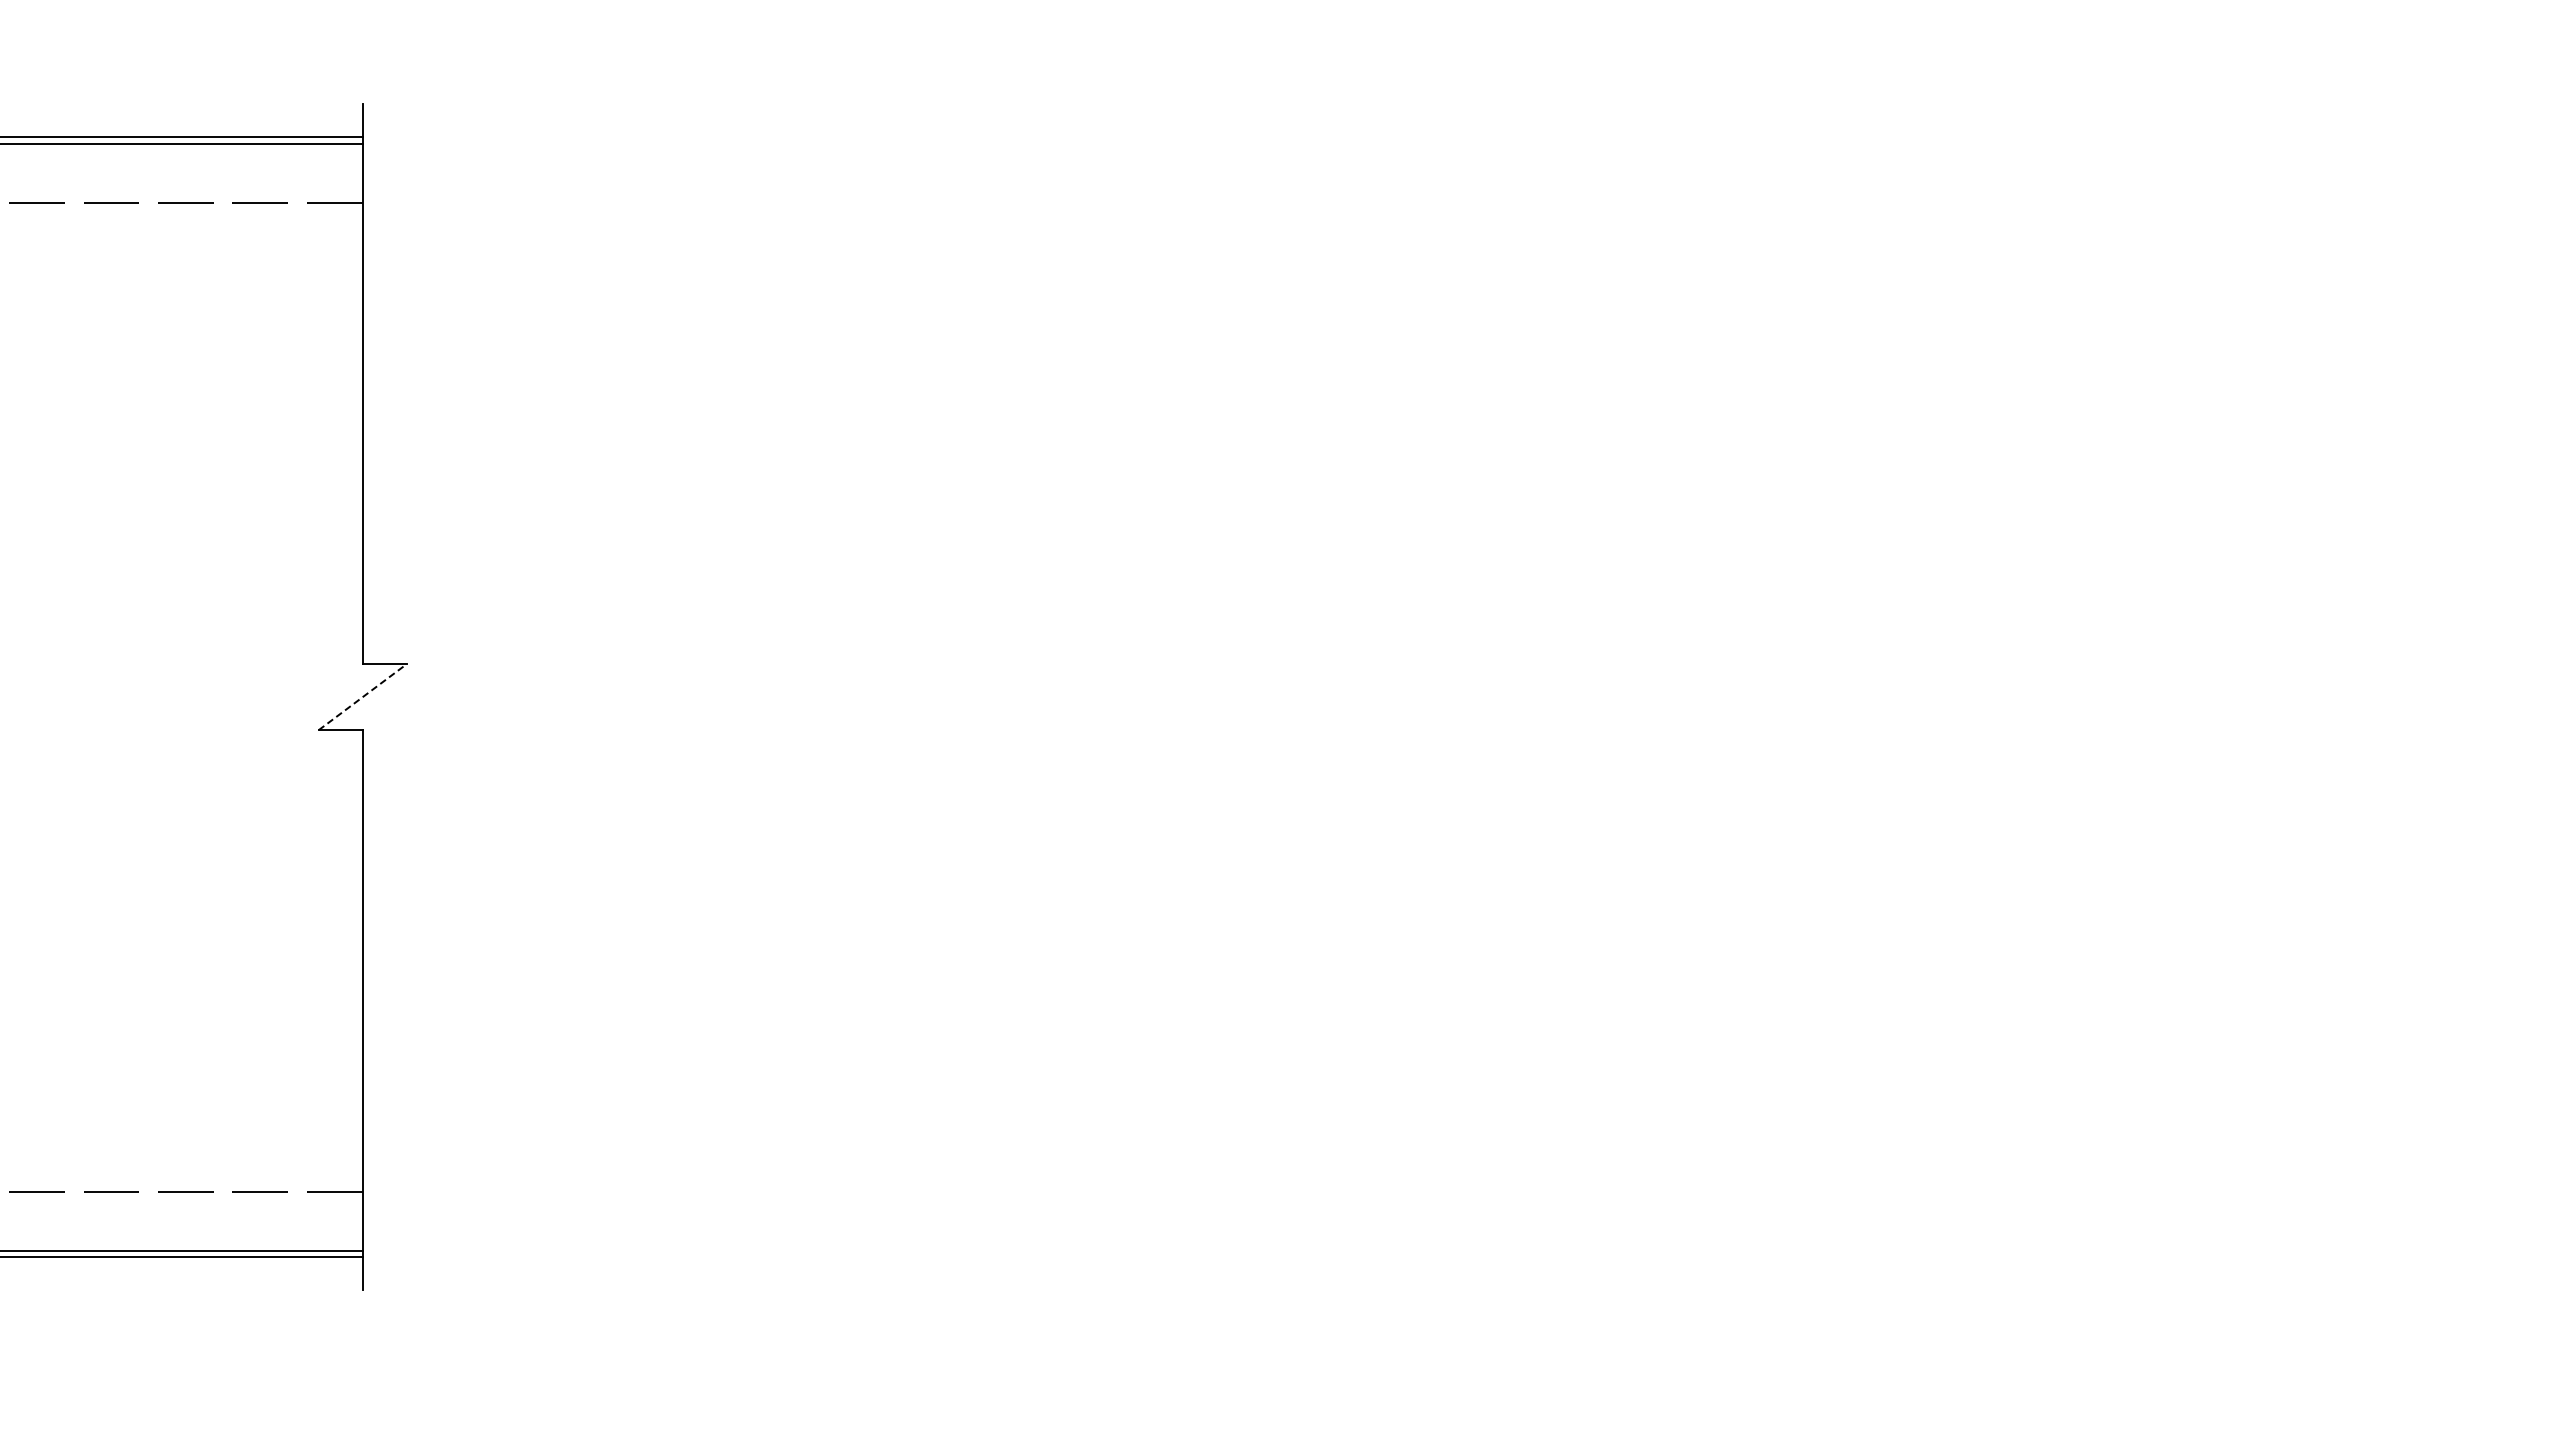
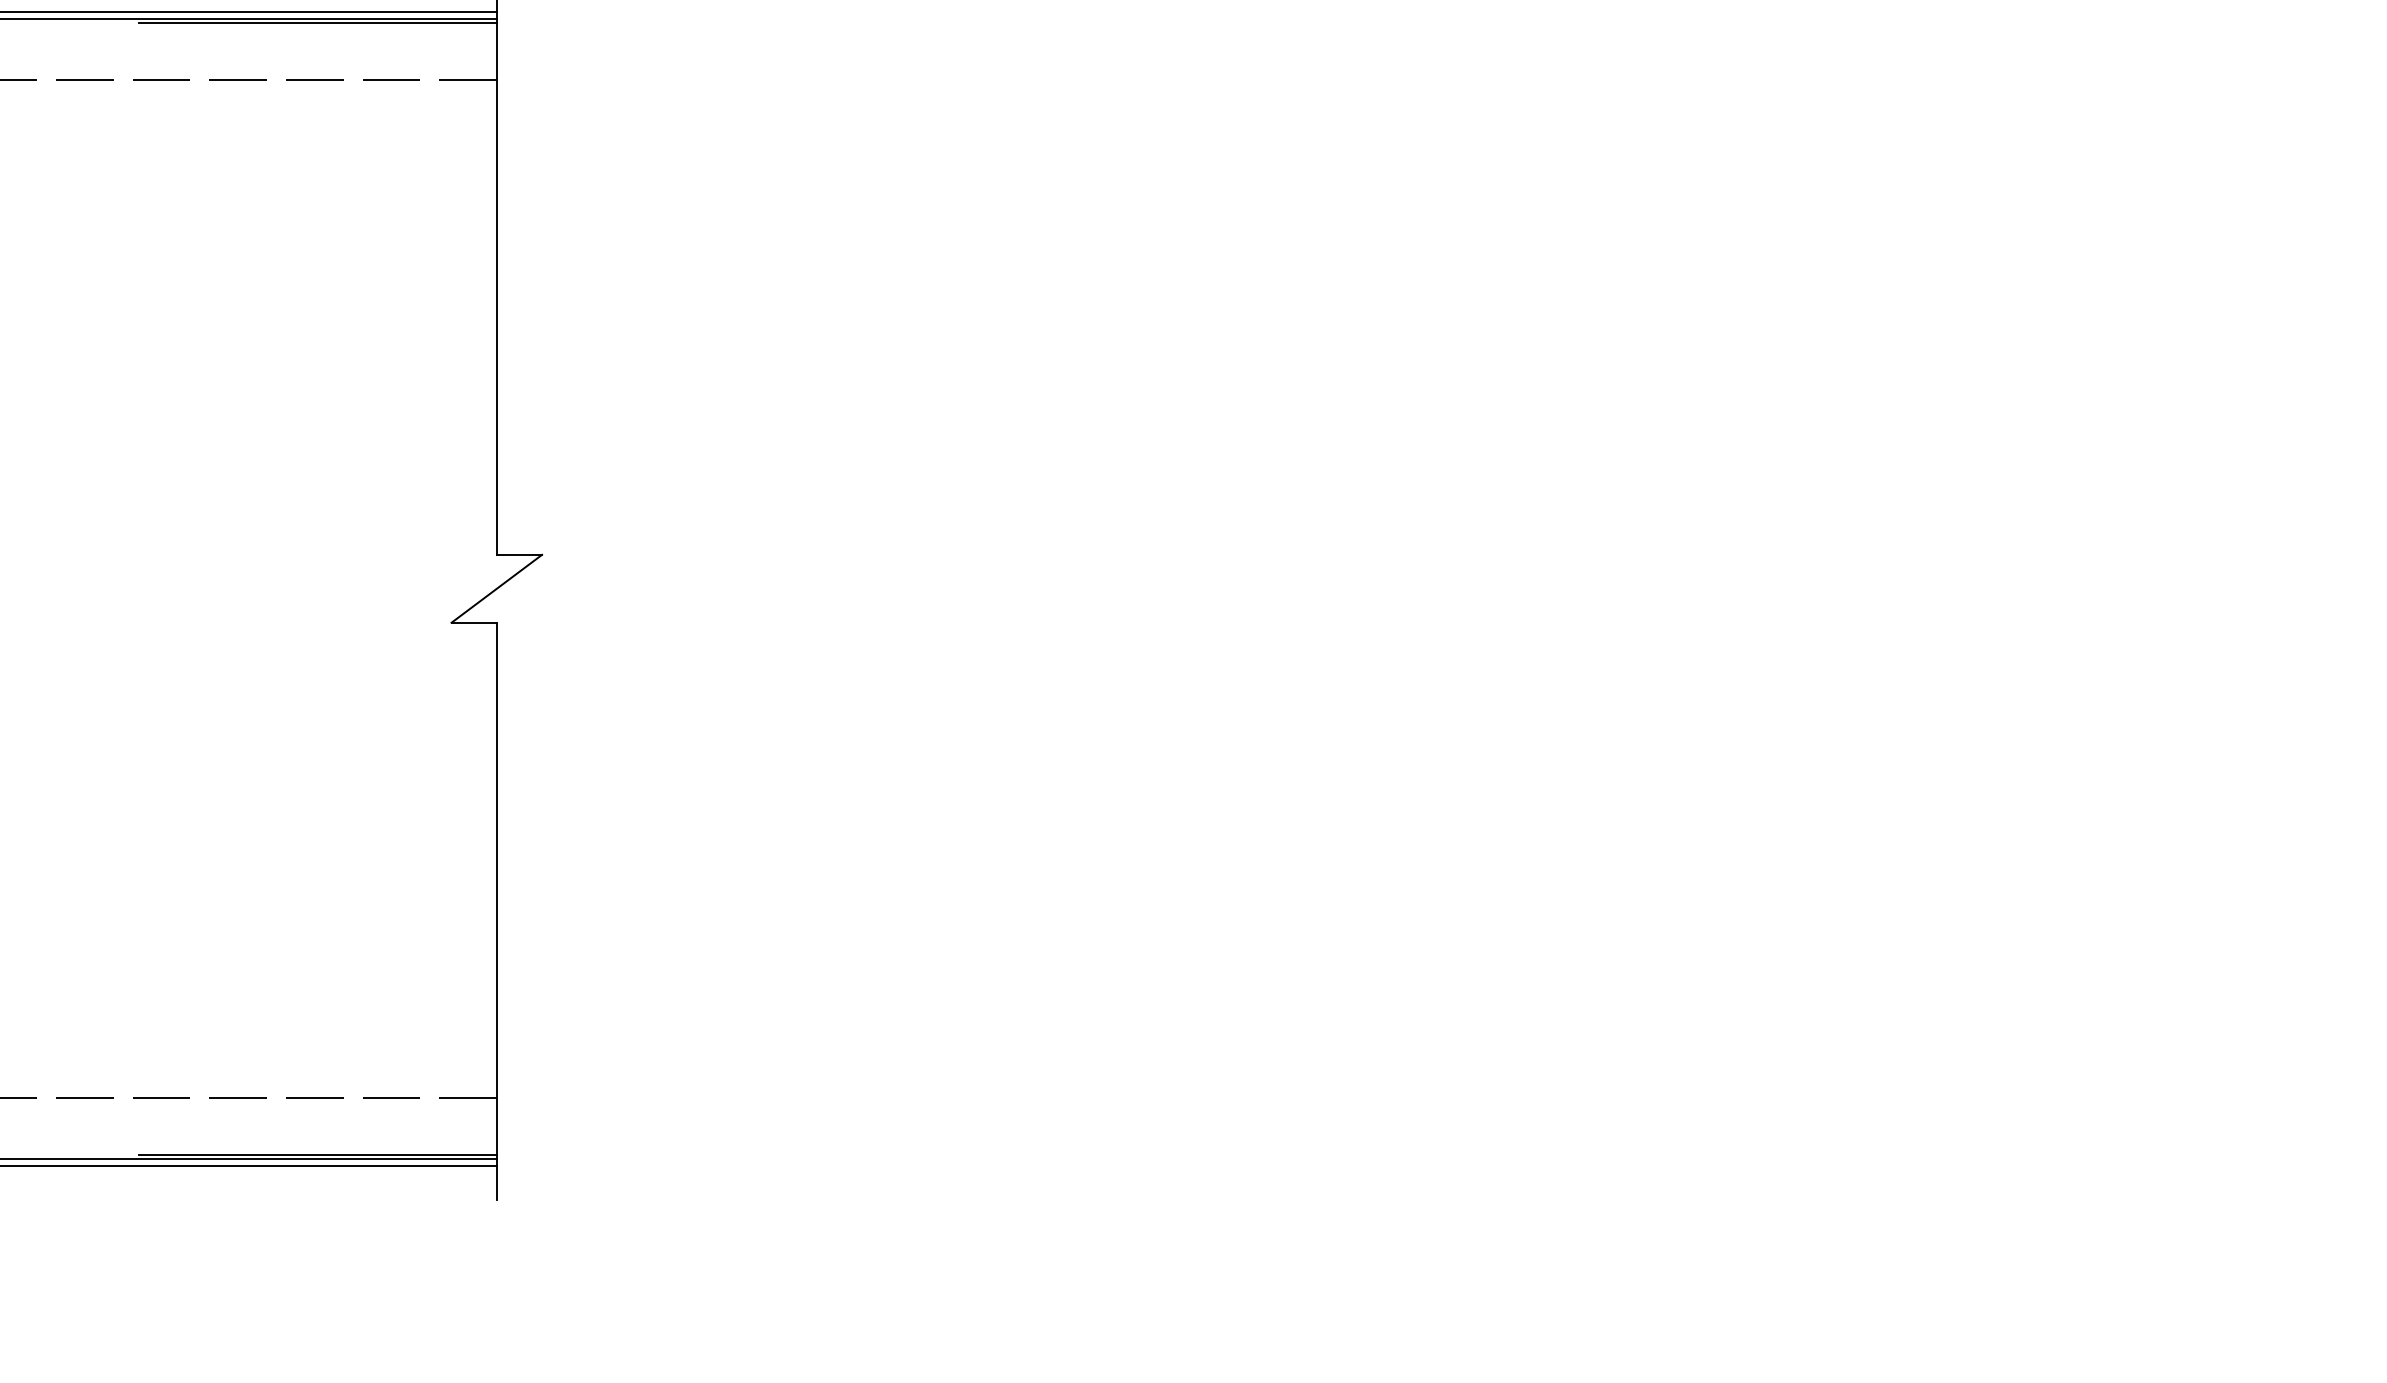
line: (188, 148) -> (317, 23), added
line: (362, 697) -> (496, 589), dashed -> solid
line: (188, 1246) -> (317, 1154), added

